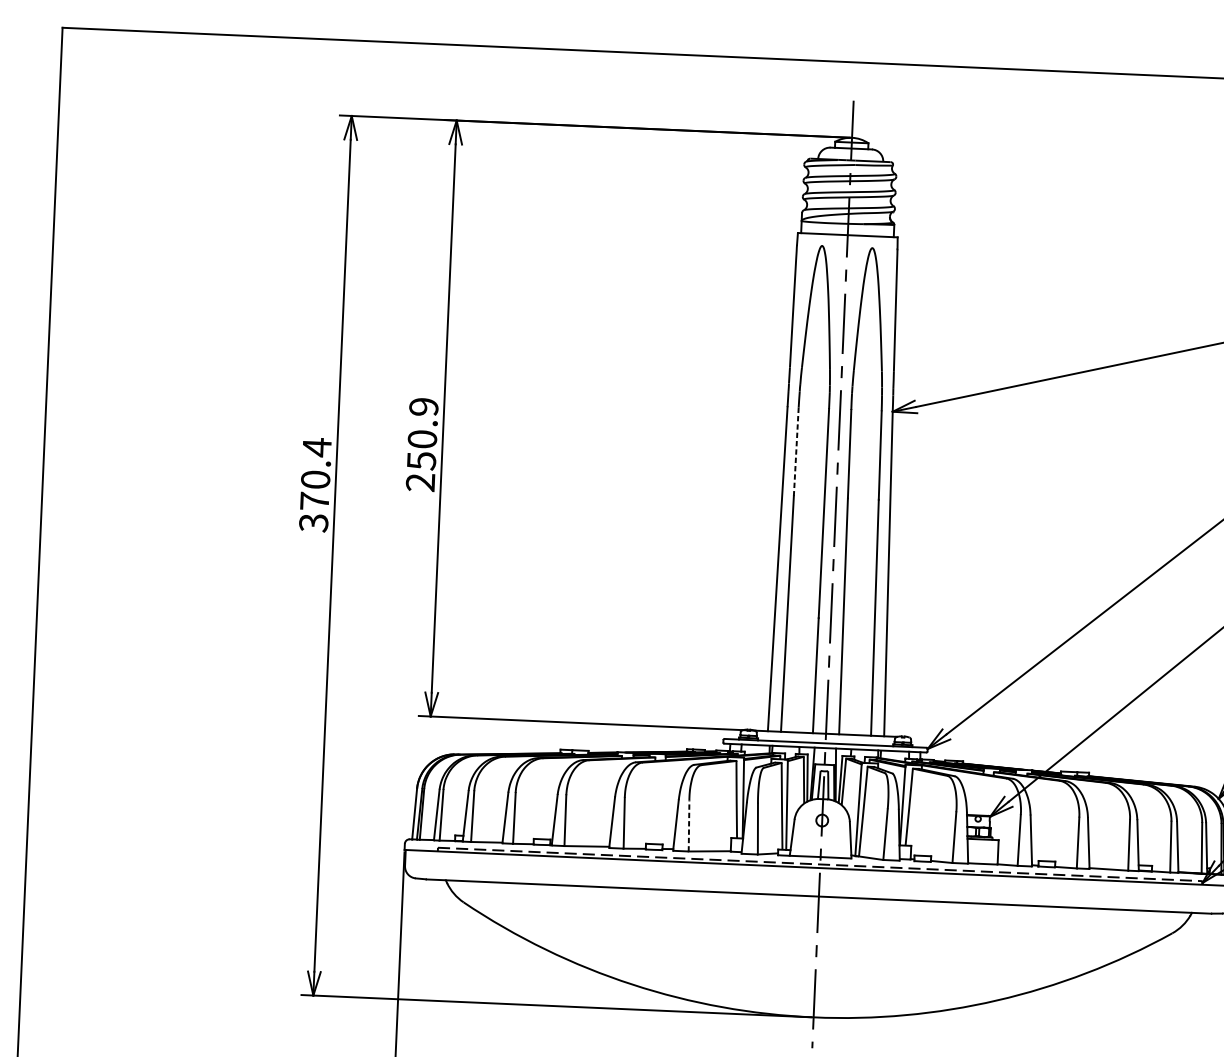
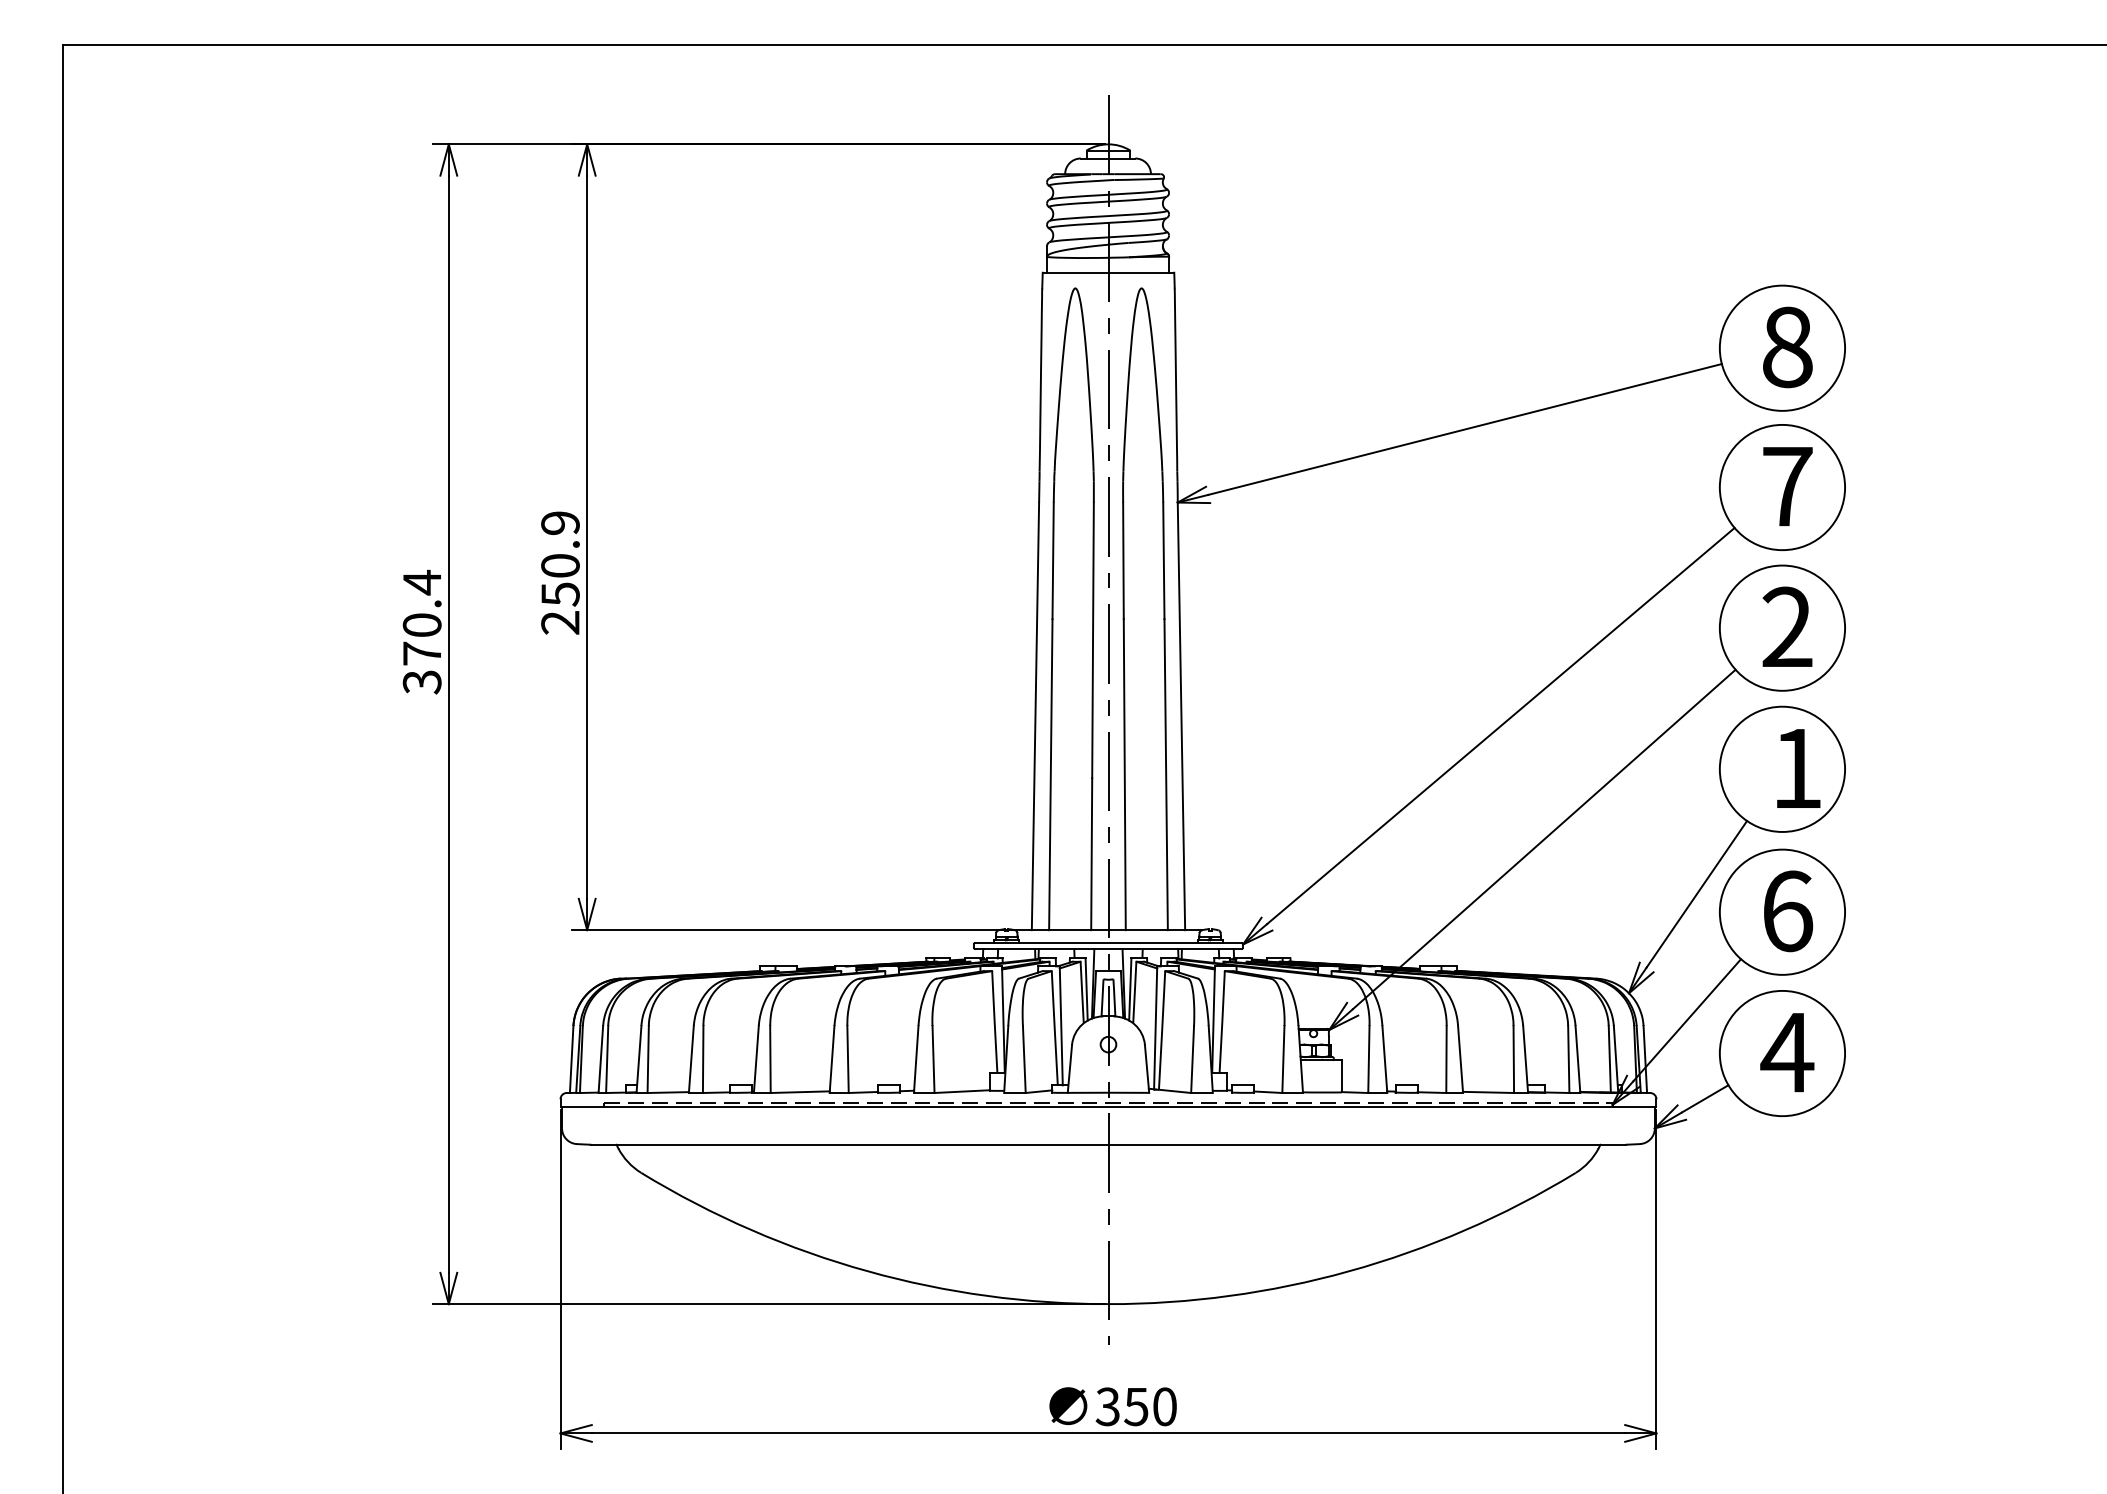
line: (796, 452) -> (1053, 561), dashed -> solid
line: (689, 826) -> (933, 1059), dashed -> solid

